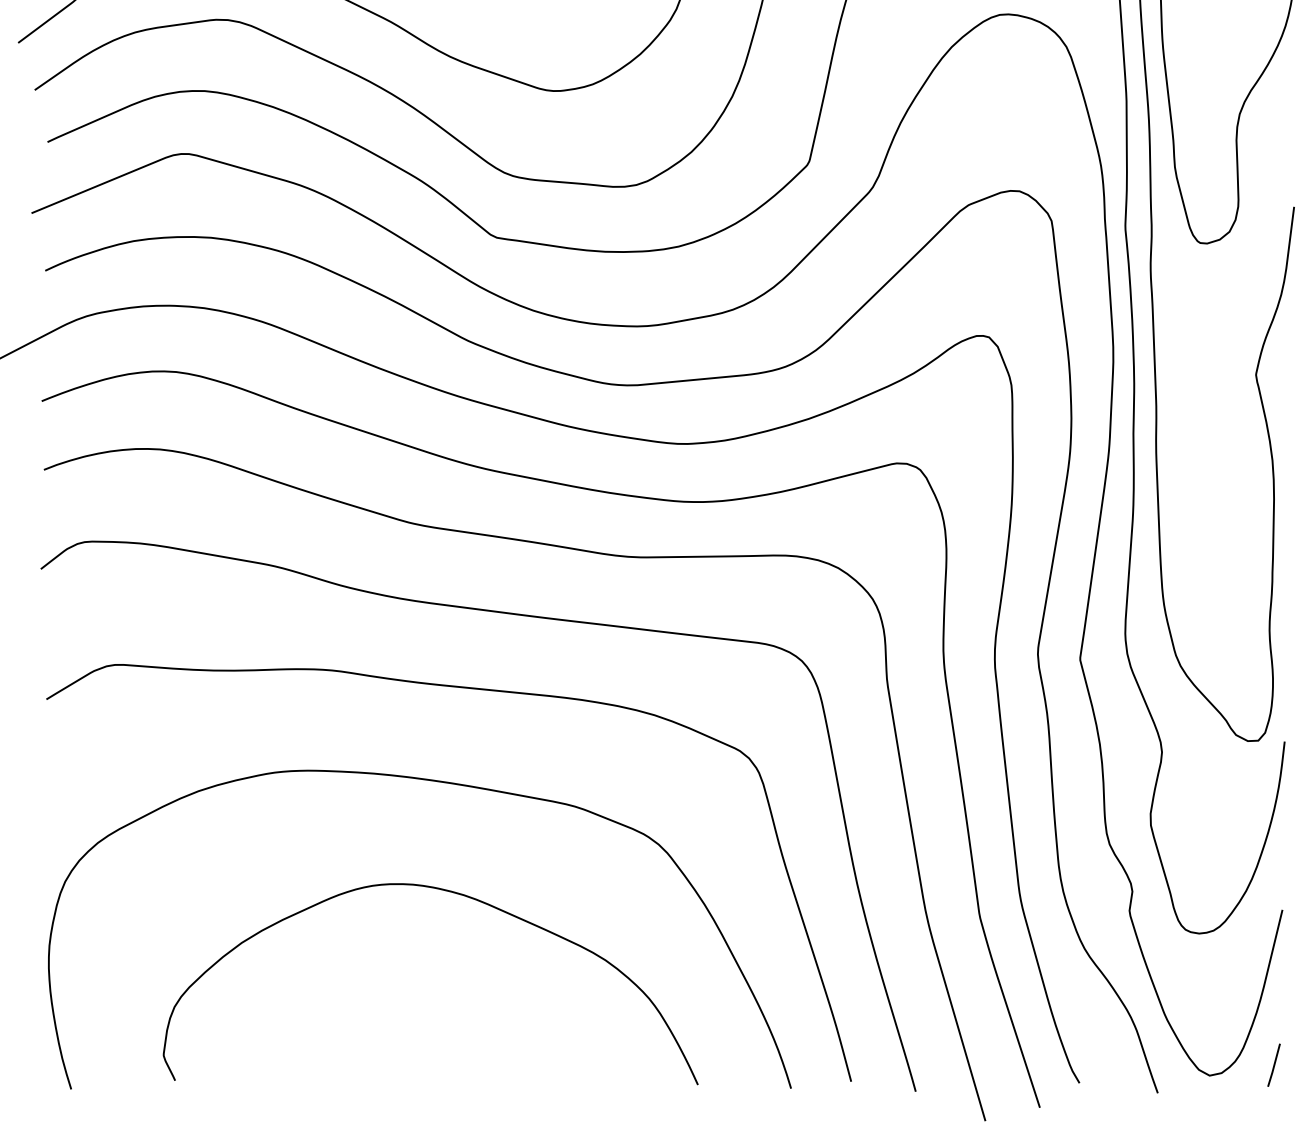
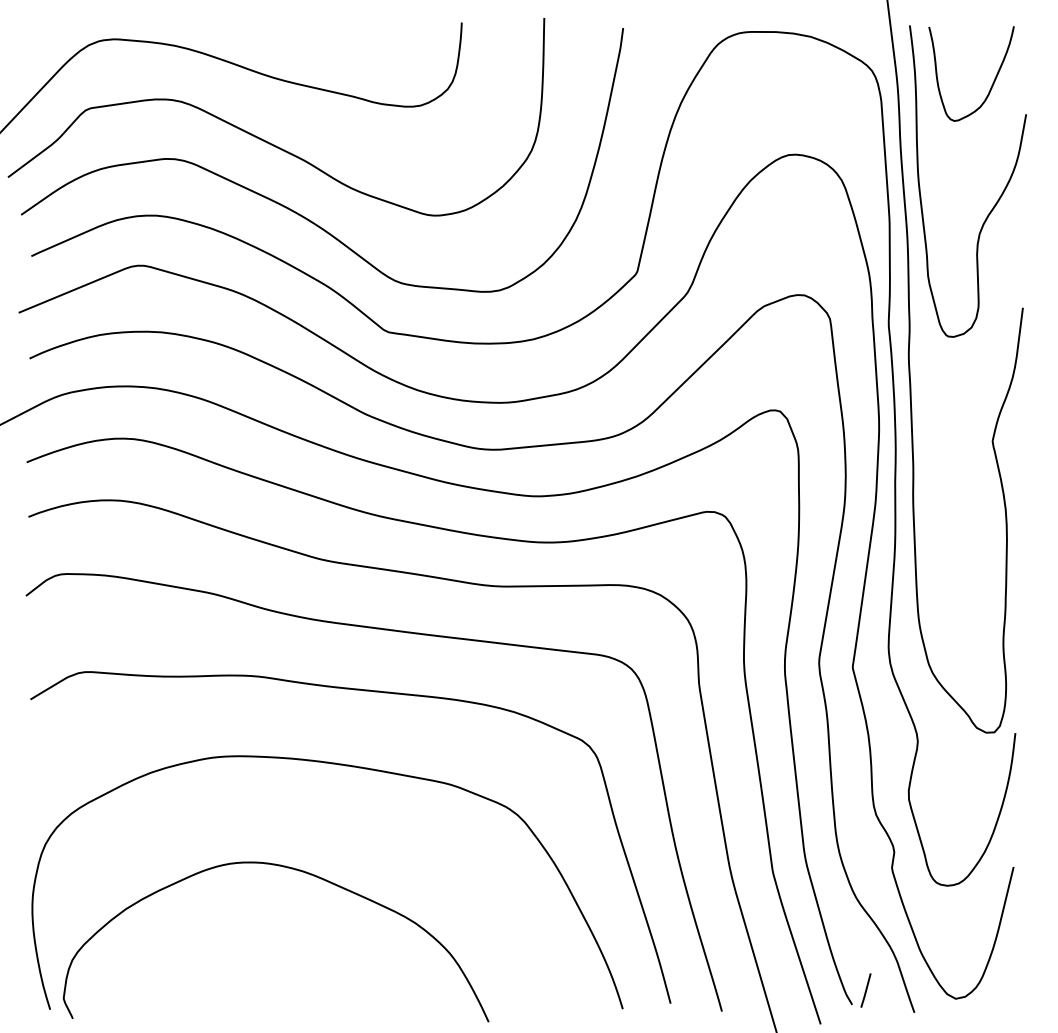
curve: (458, 895) -> (298, 871), moved
line: (1273, 1065) -> (865, 990), moved

